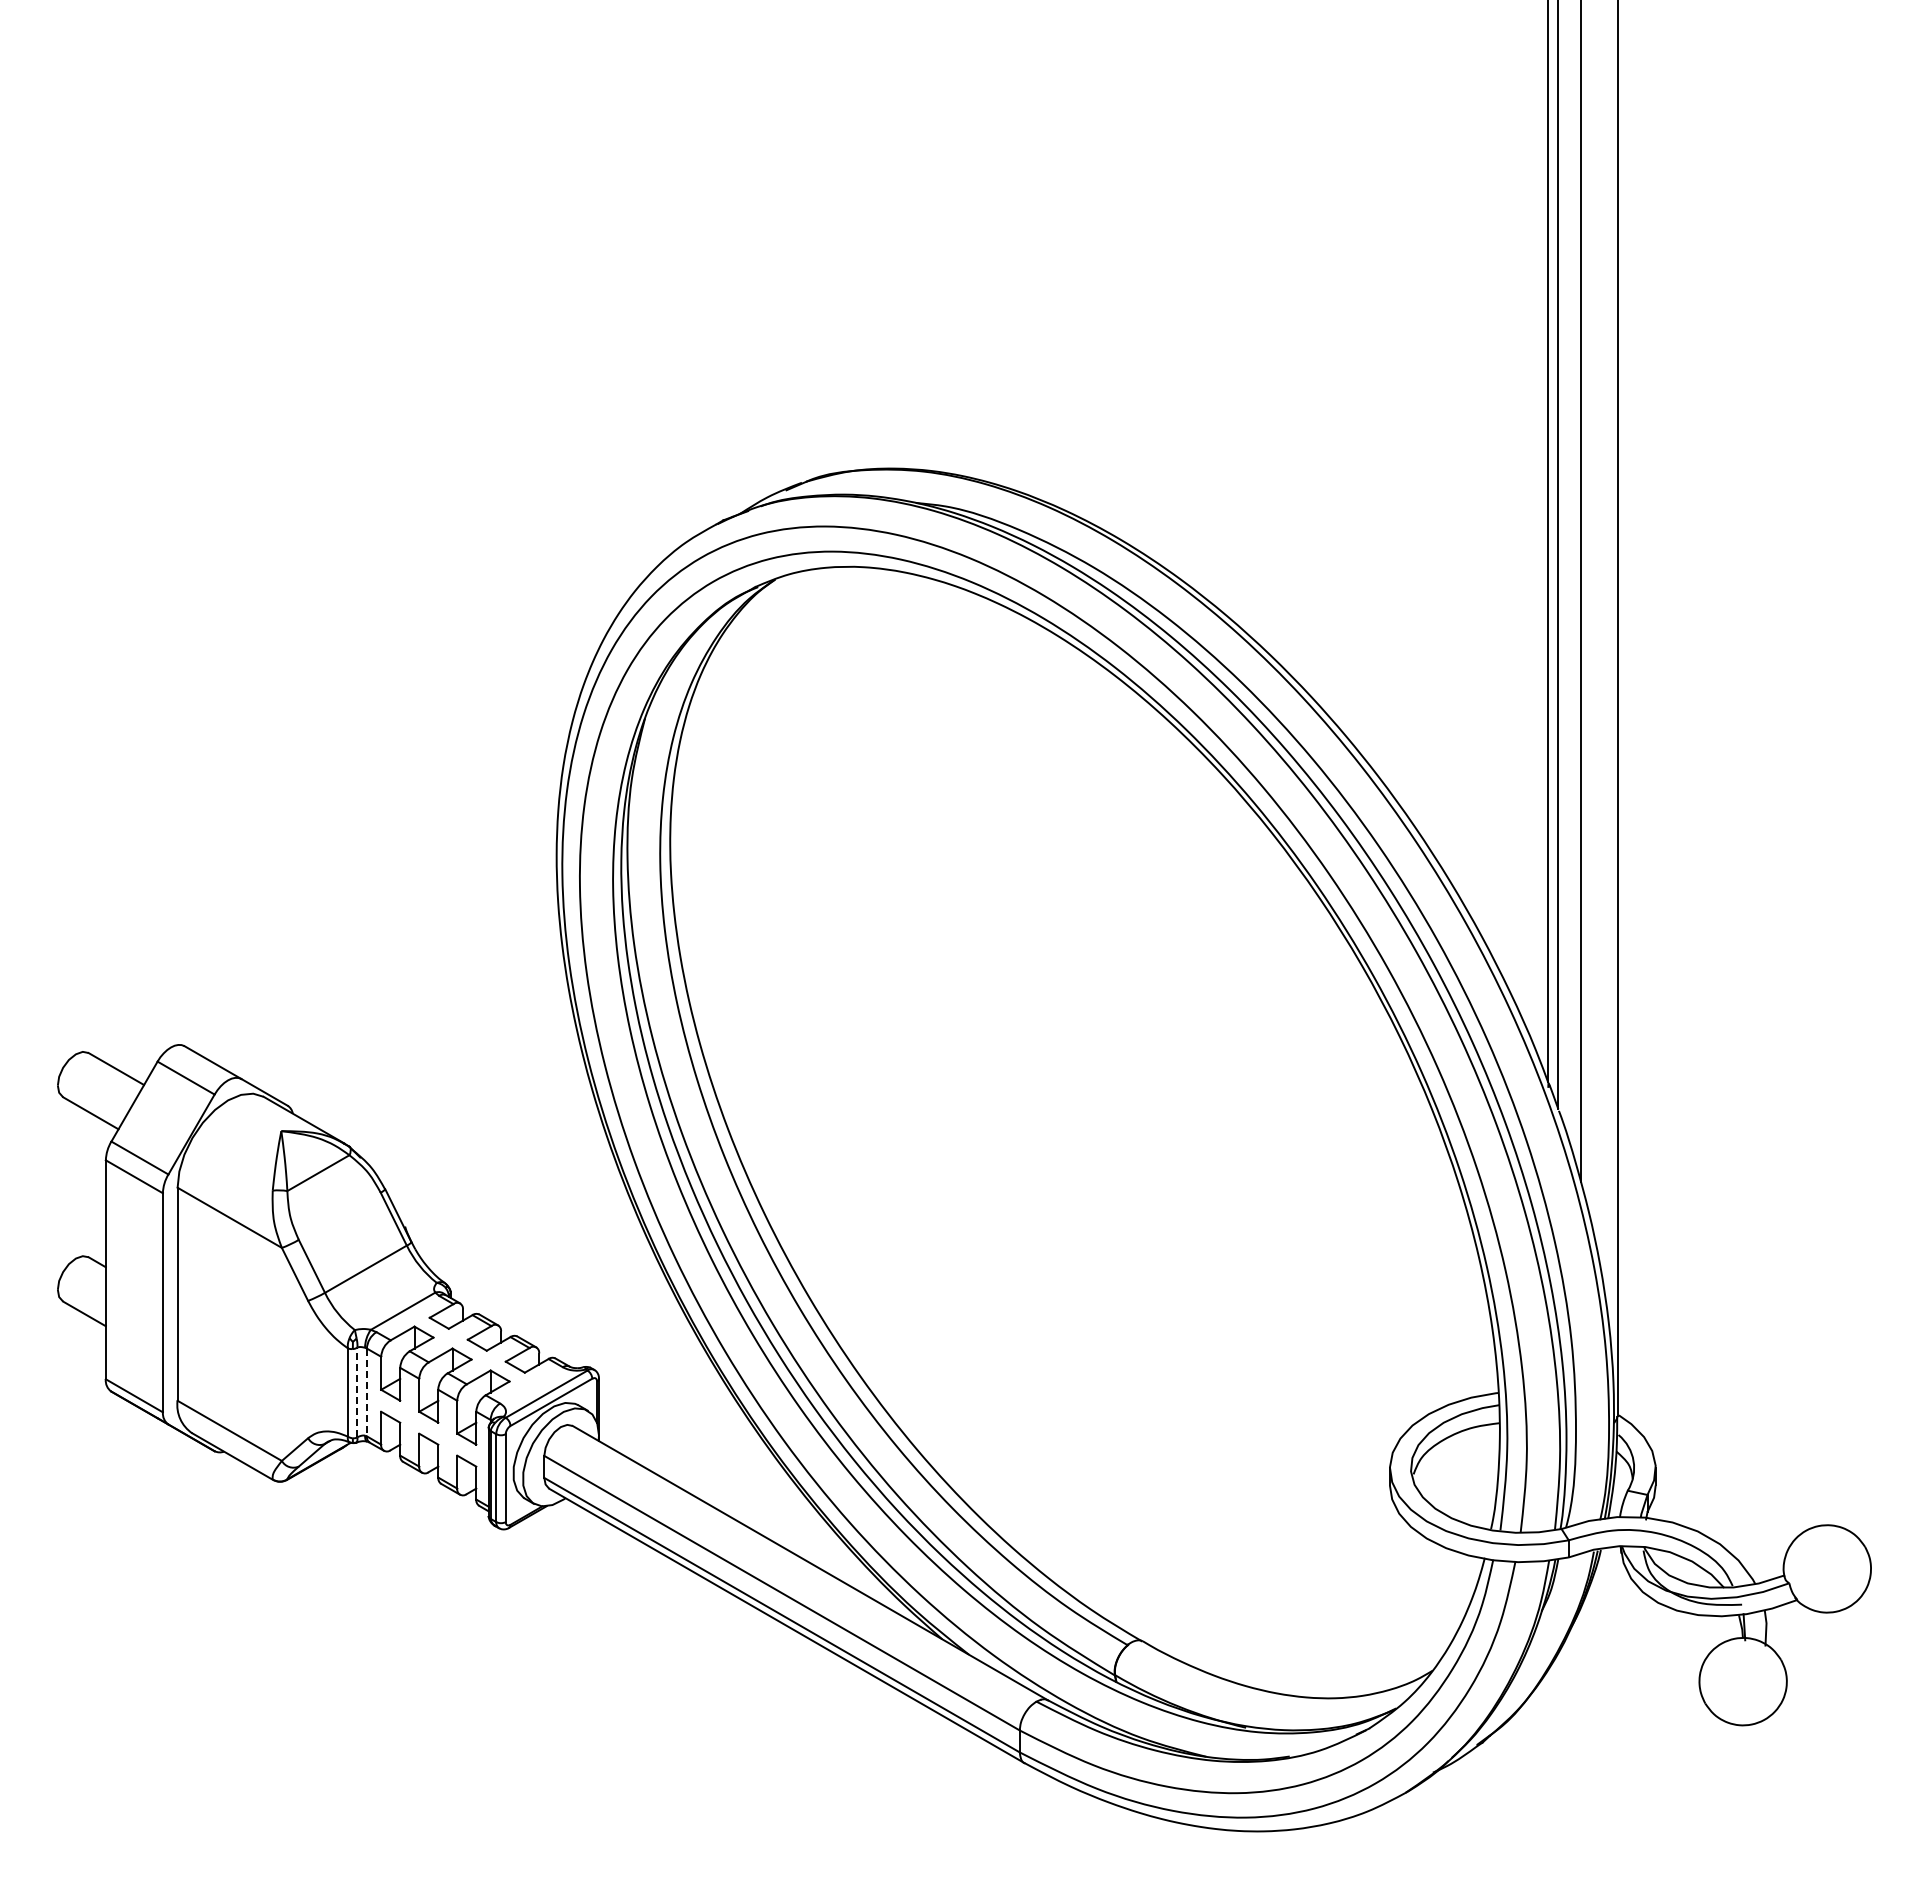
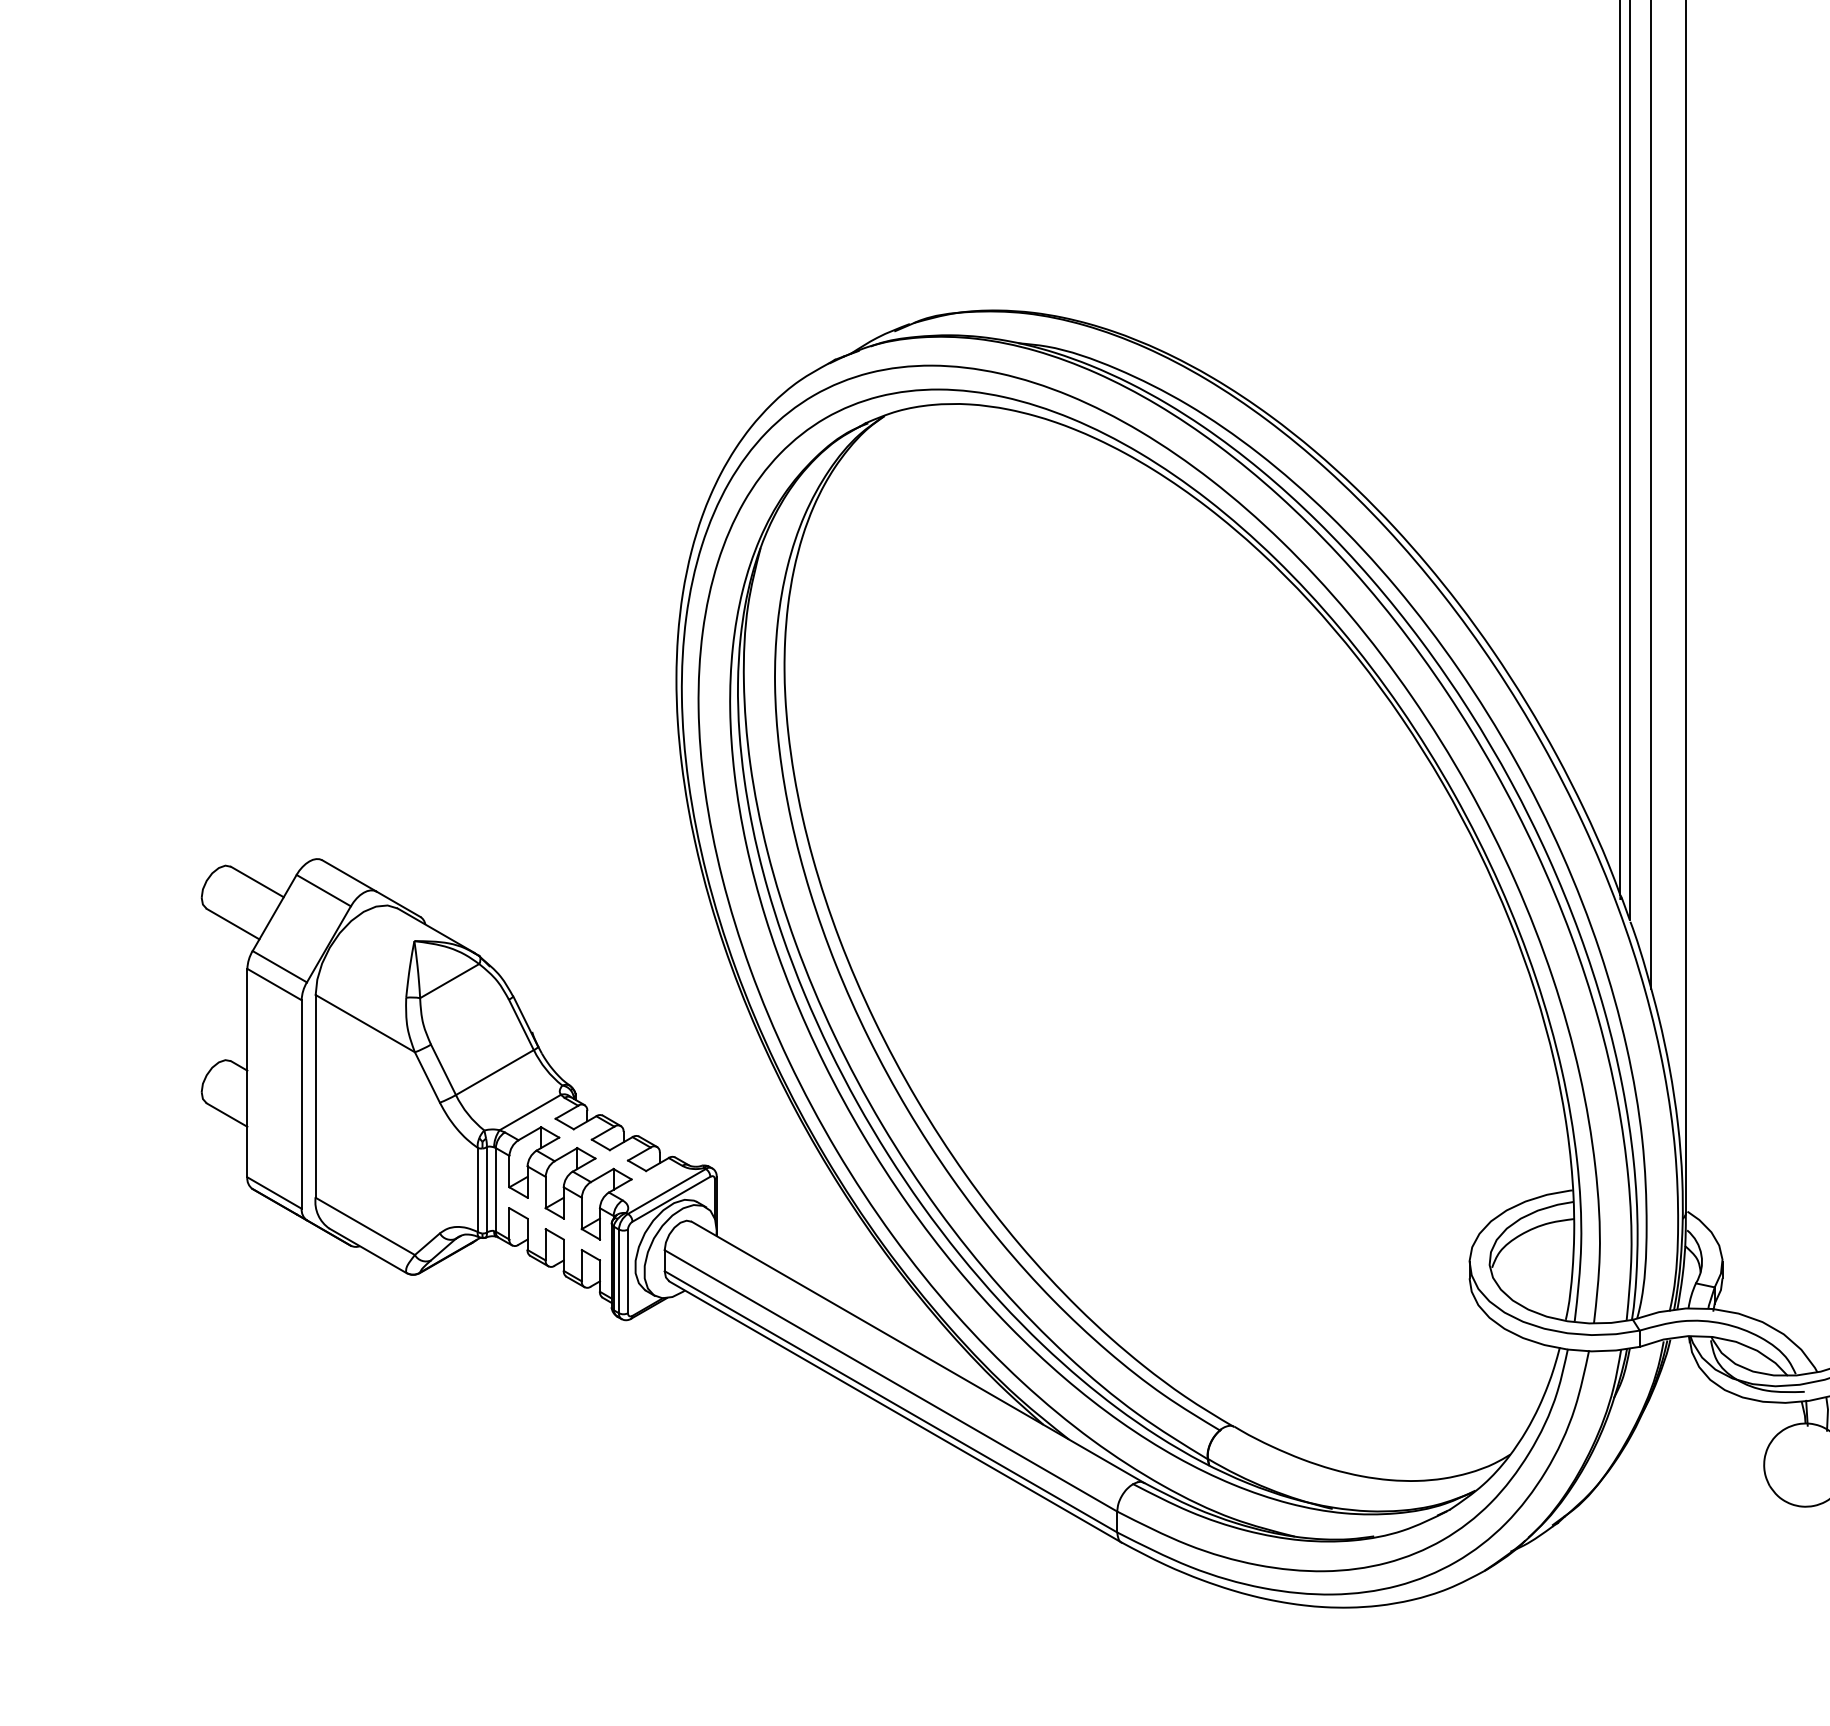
line: (357, 1392) -> (486, 1189), dashed -> solid
line: (366, 1392) -> (495, 1189), dashed -> solid

